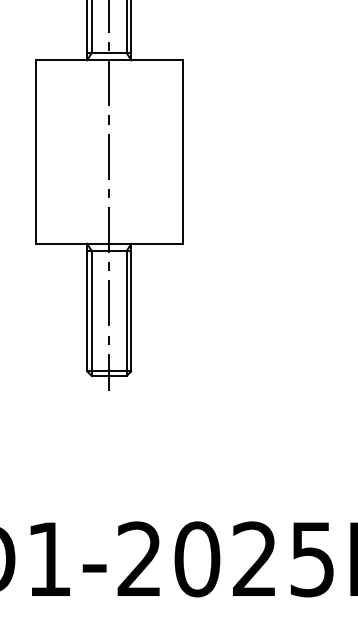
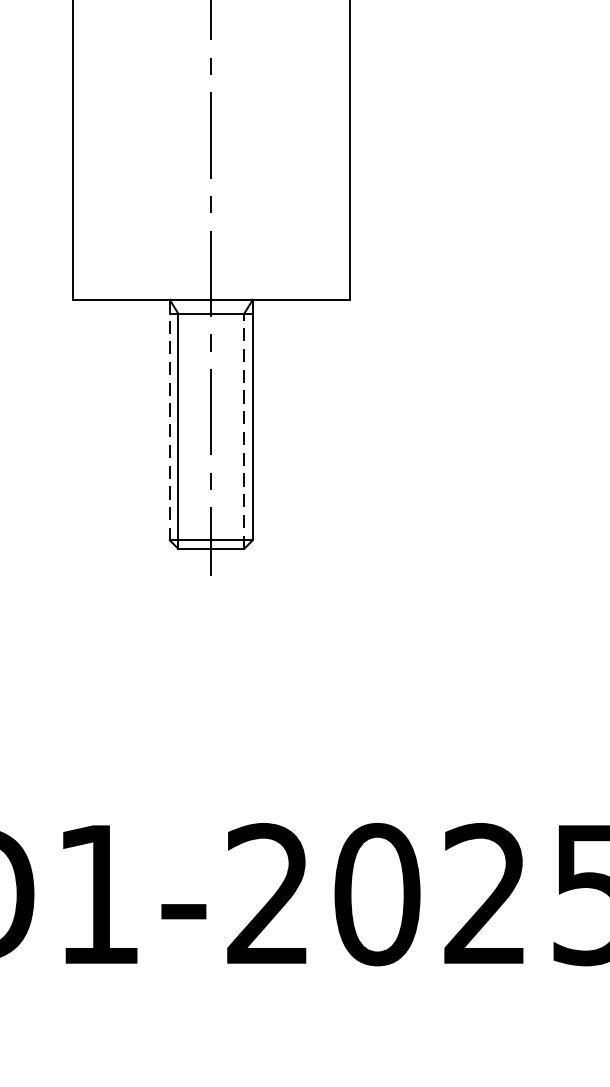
line: (87, 307) -> (170, 419), solid -> dashed
line: (126, 313) -> (243, 431), solid -> dashed

